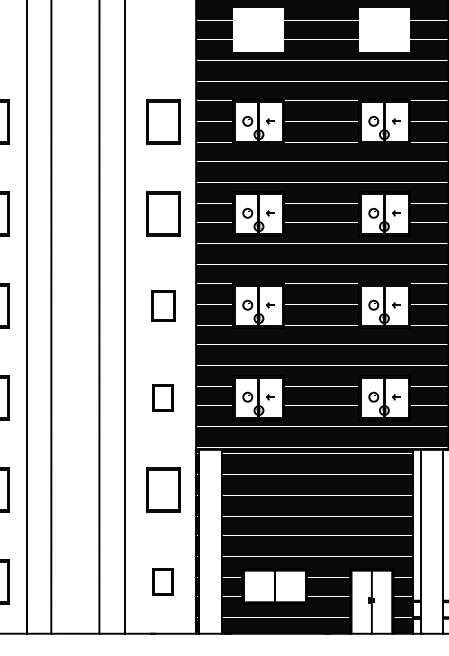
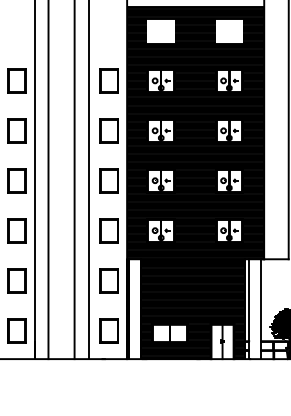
part: (161, 304) -> (108, 180), size x1.43
part: (161, 396) -> (108, 230), size x1.67
part: (161, 581) -> (108, 330), size x1.67

